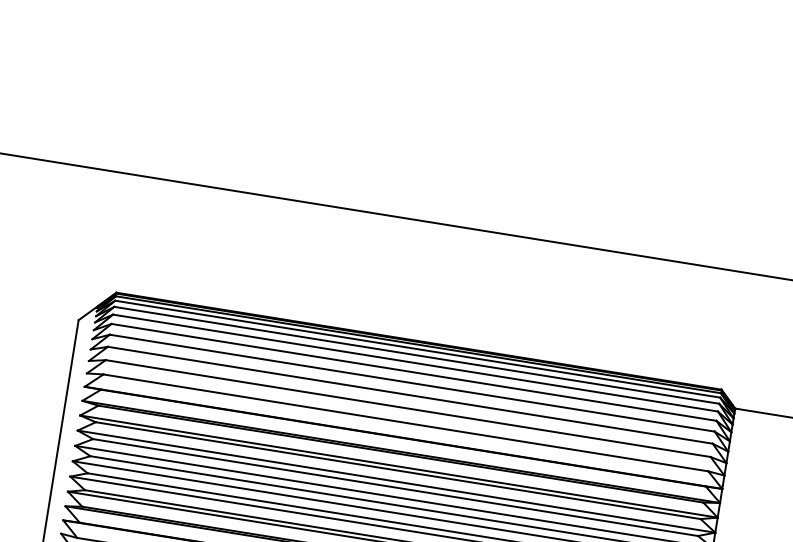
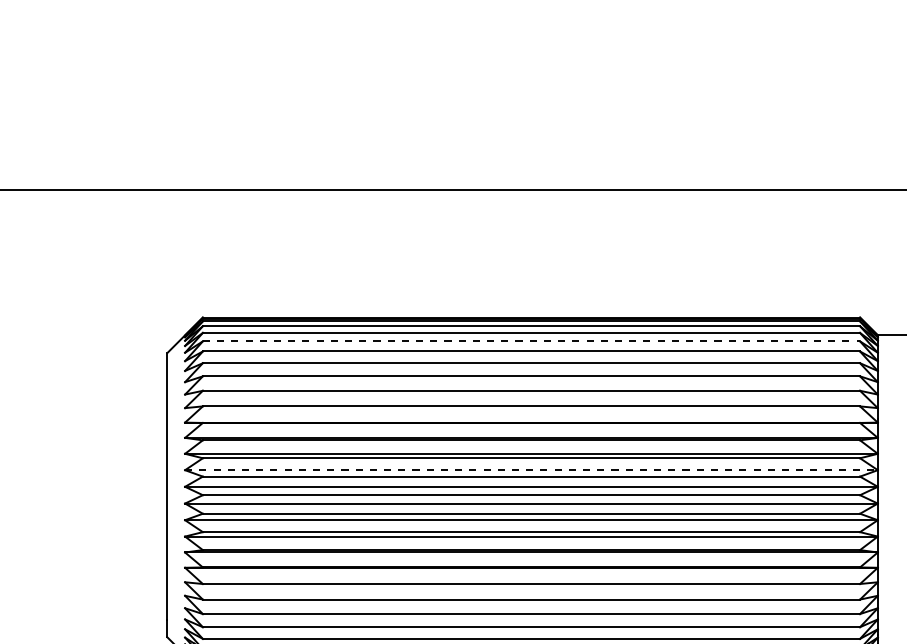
line: (415, 363) -> (531, 341), solid -> dashed
line: (396, 481) -> (531, 470), solid -> dashed

